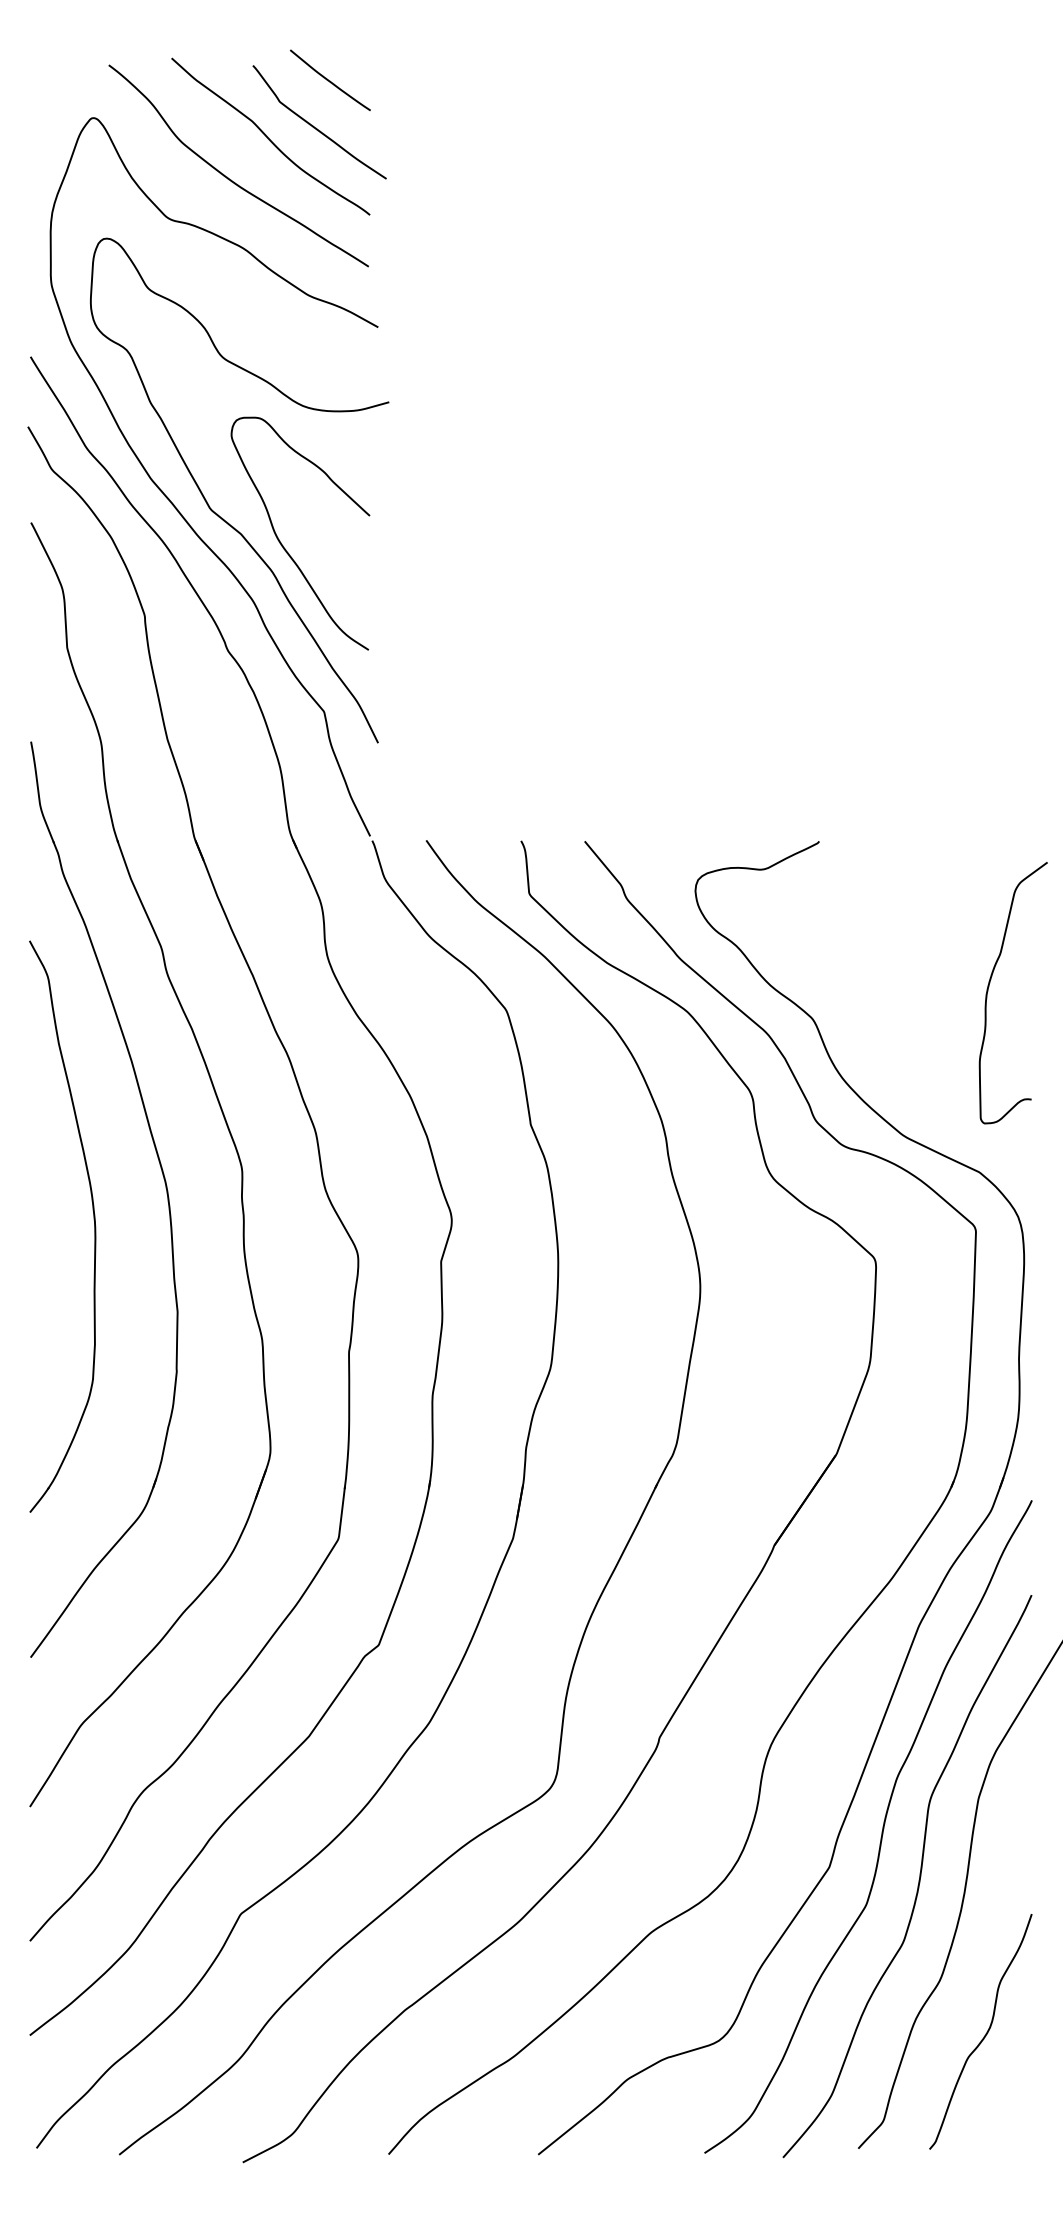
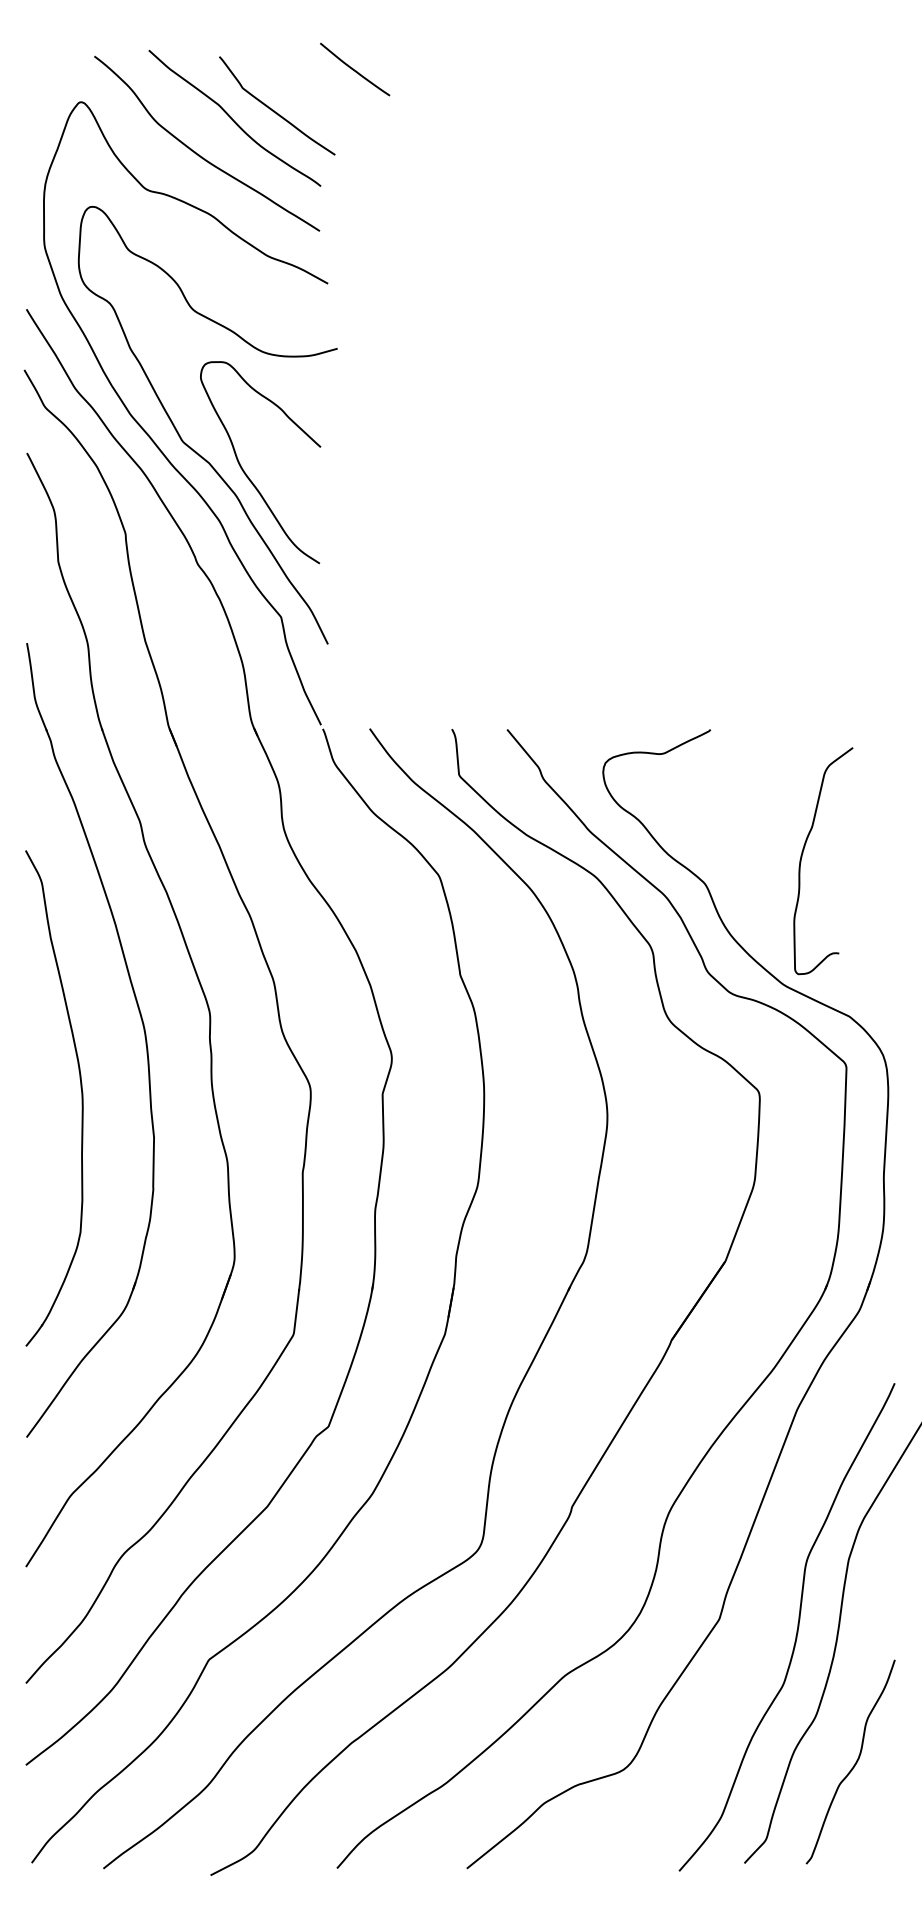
curve: (330, 80) -> (355, 69), moved
curve: (989, 986) -> (802, 855), moved
part: (93, 1219) -> (81, 1092), moved
curve: (881, 1831) -> (764, 1588), removed

